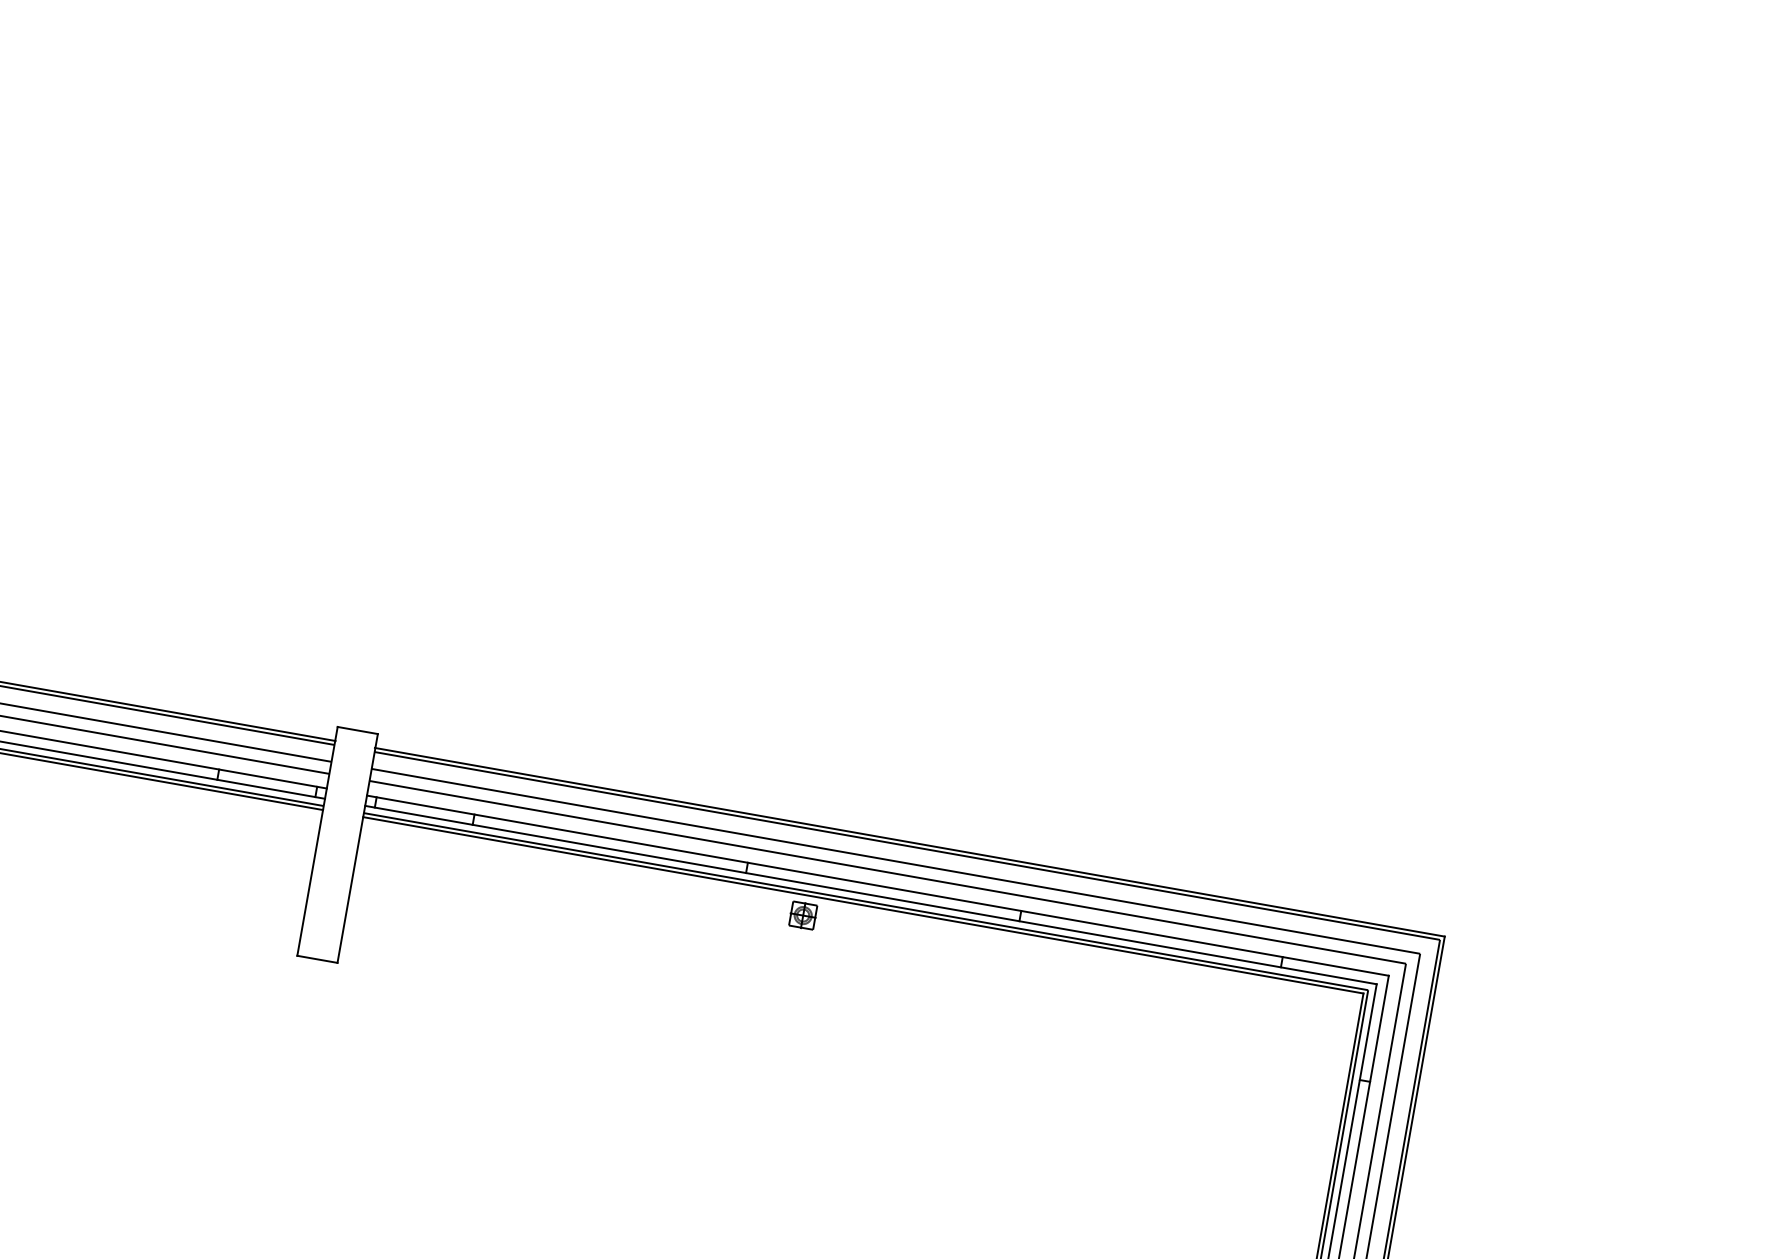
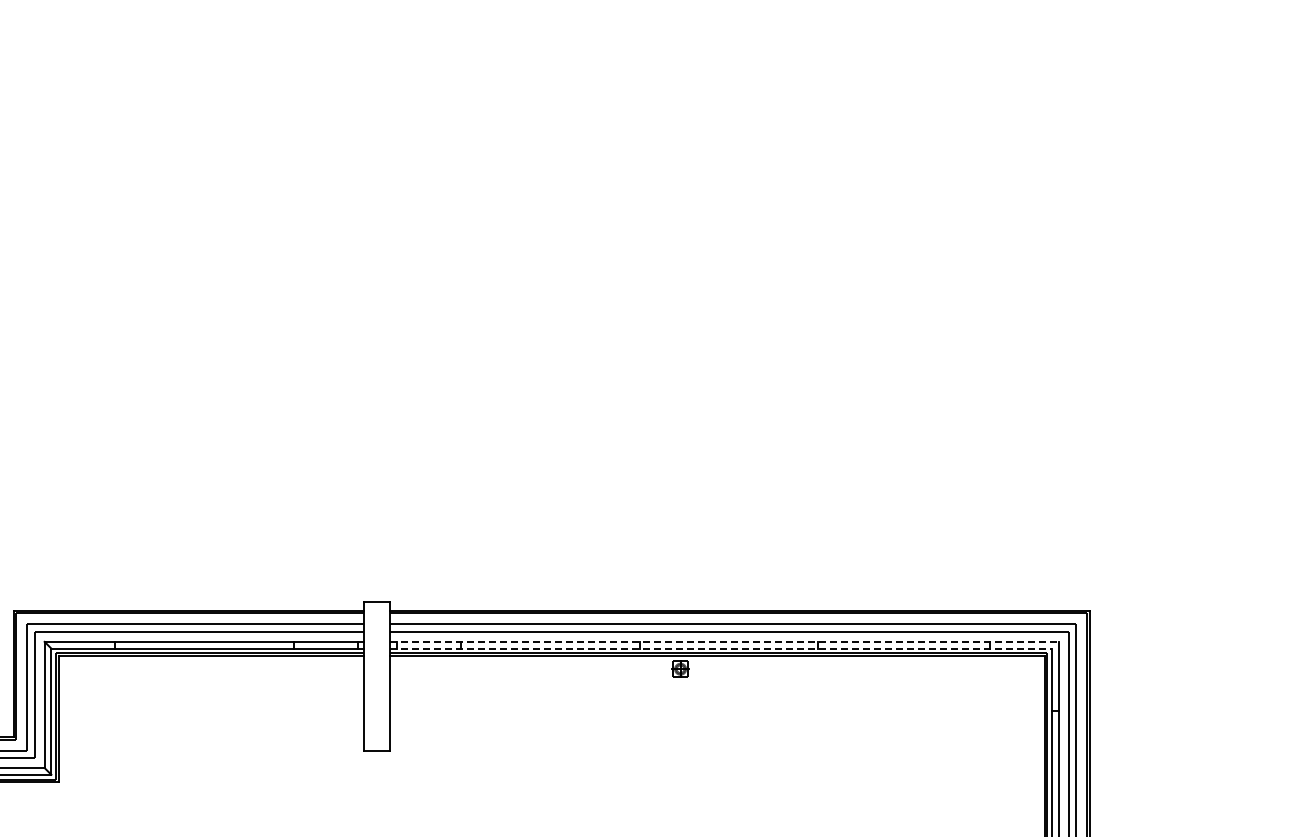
line: (879, 885) -> (725, 641), solid -> dashed
line: (871, 894) -> (721, 648), solid -> dashed

